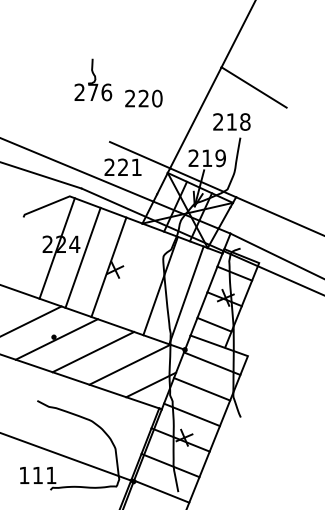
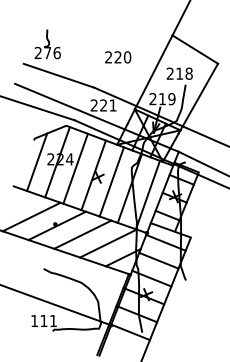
part: (92, 80) -> (47, 44), moved
line: (58, 124) -> (58, 75), added
line: (261, 151) -> (200, 94), added
line: (28, 248) -> (37, 162), added
line: (134, 276) -> (111, 181), added

